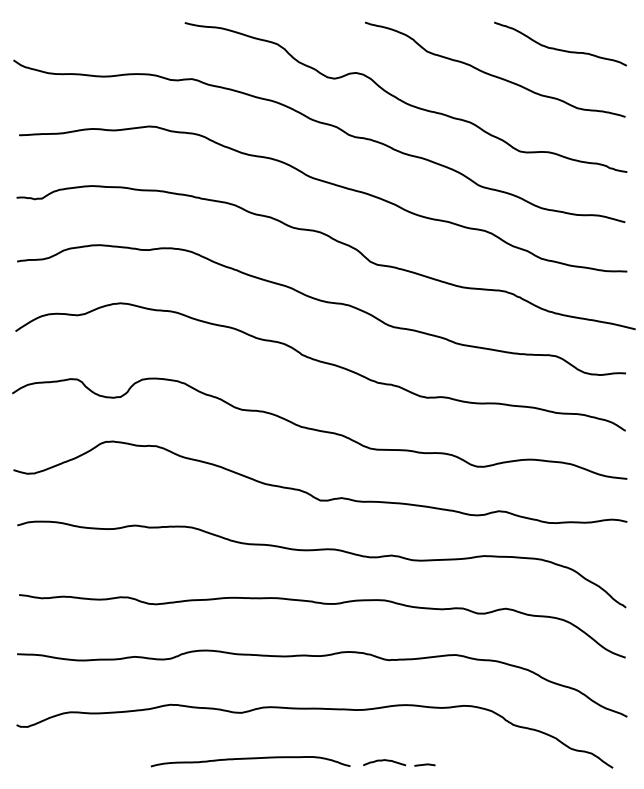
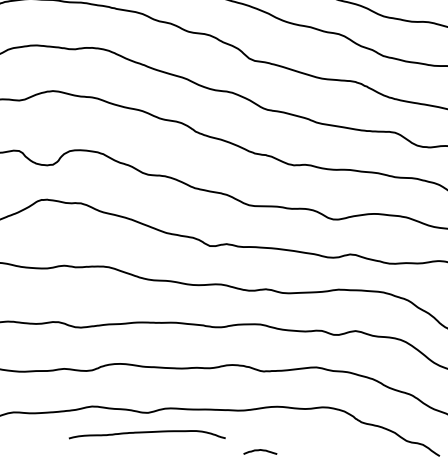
curve: (250, 759) -> (147, 433), moved
curve: (424, 764) -> (291, 453), removed

